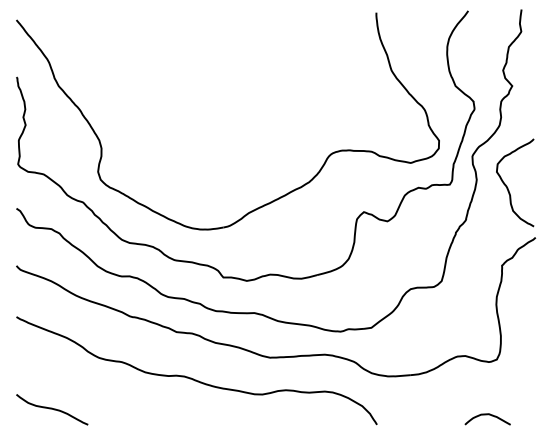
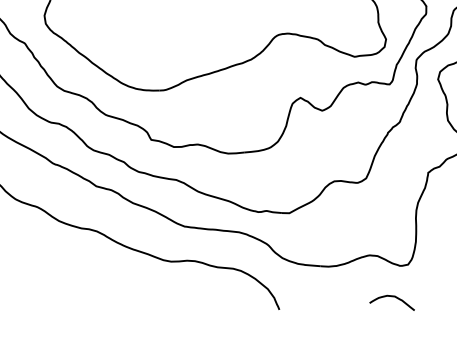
curve: (487, 415) -> (393, 297), moved

